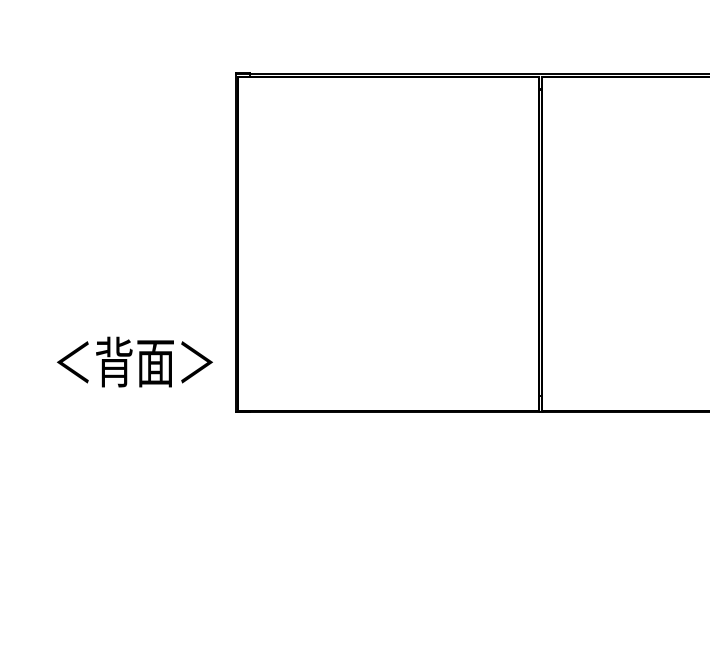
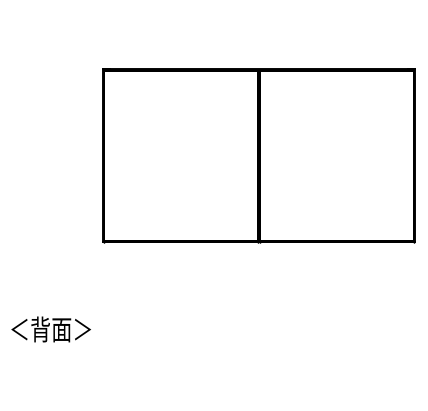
text: (133, 362) -> (50, 329), moved

